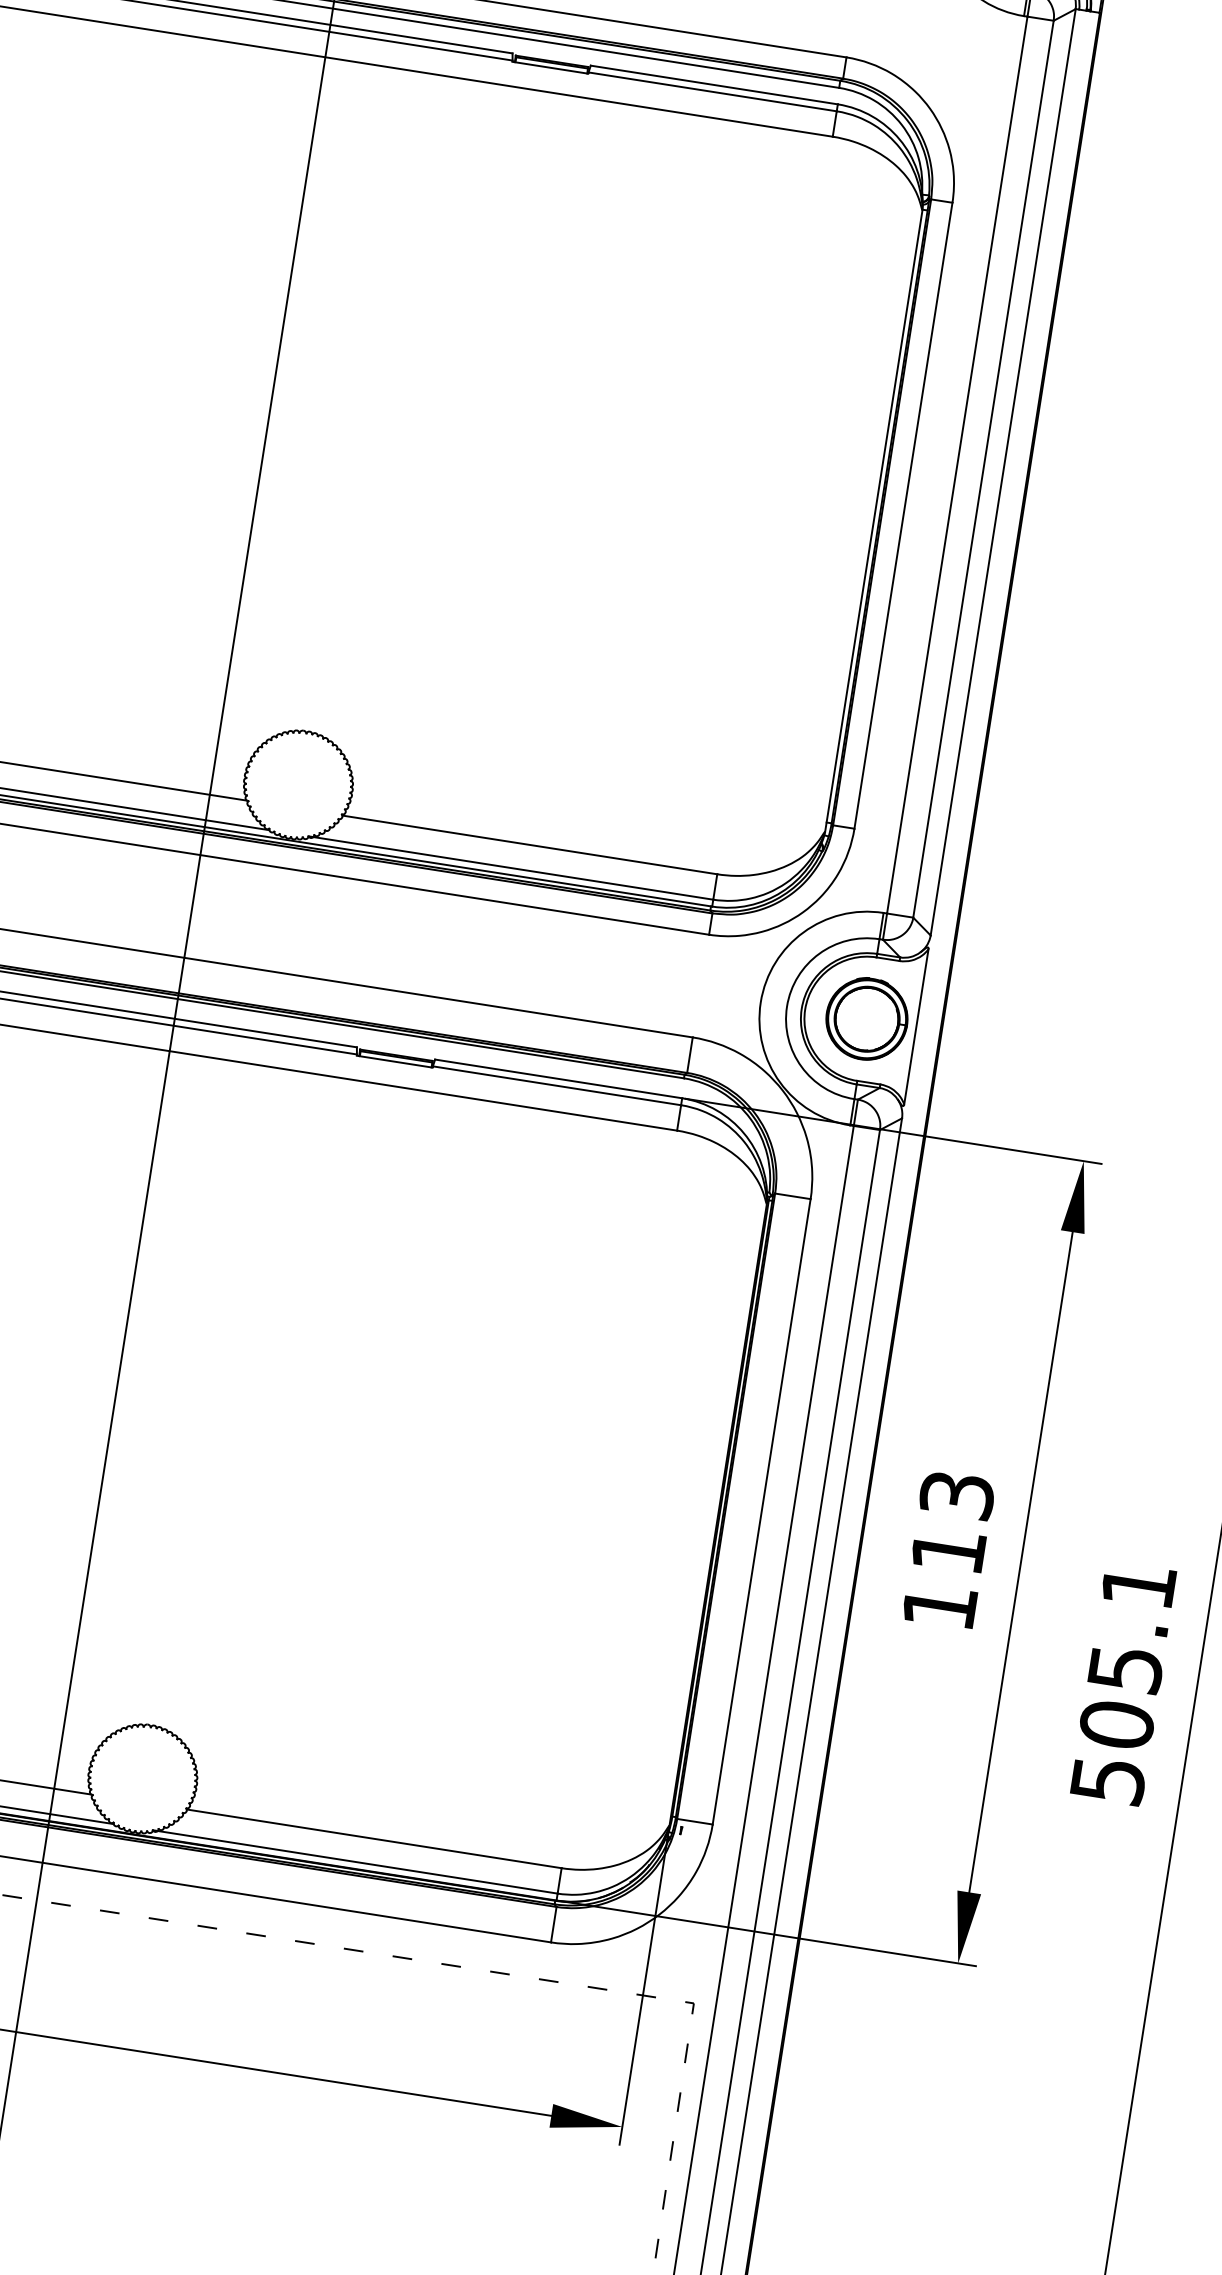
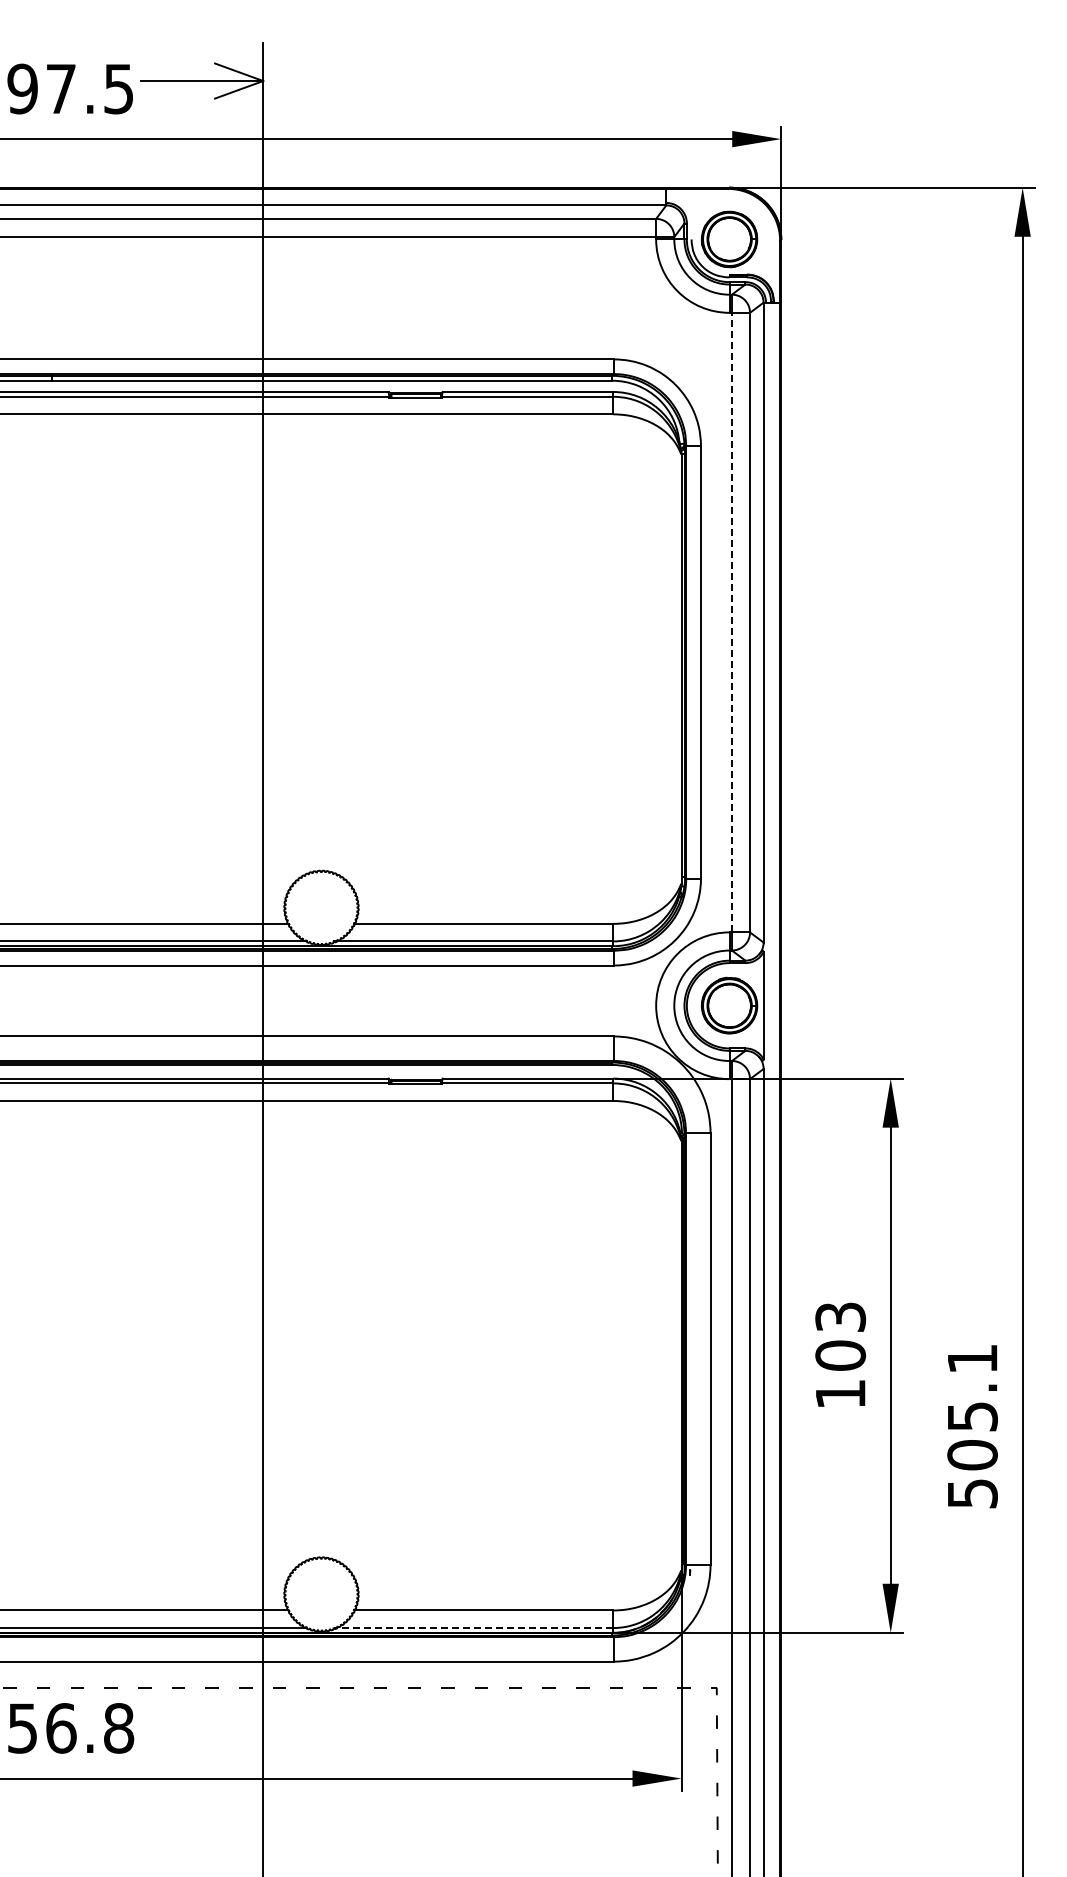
line: (956, 464) -> (731, 622), solid -> dashed
text: (948, 1550) -> (840, 1355), 113 -> 103
line: (355, 1862) -> (473, 1628), solid -> dashed

